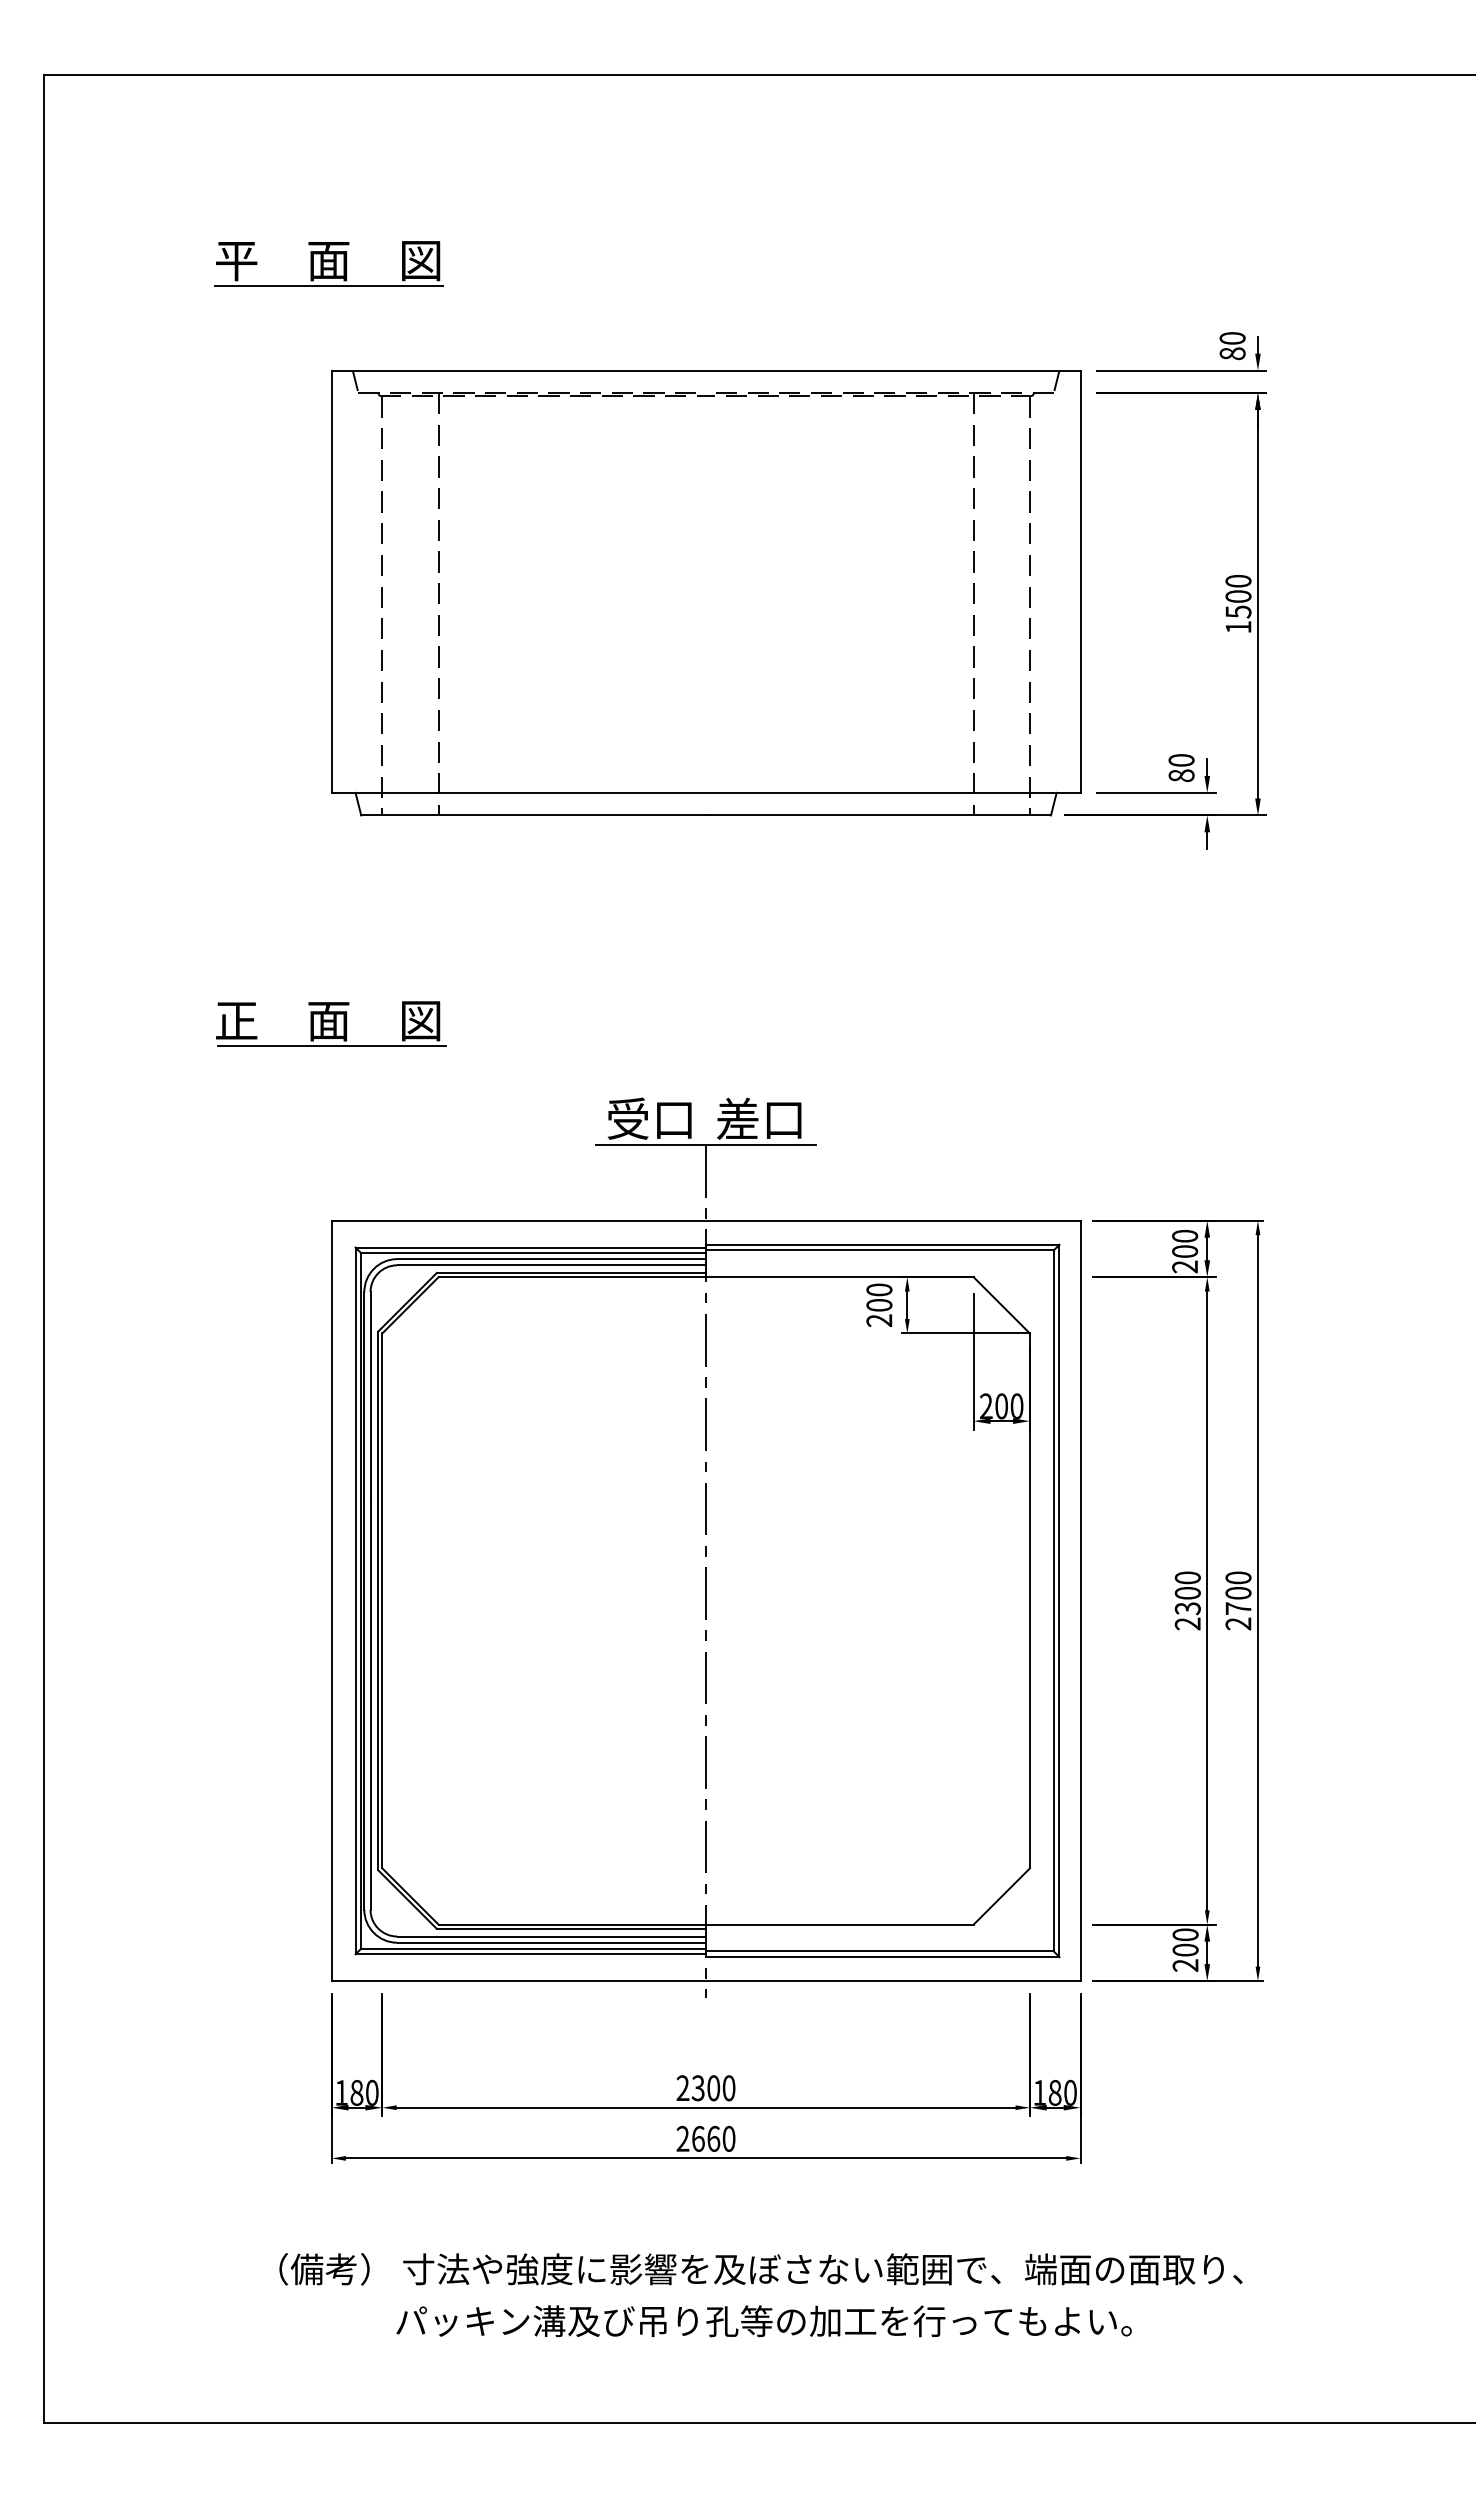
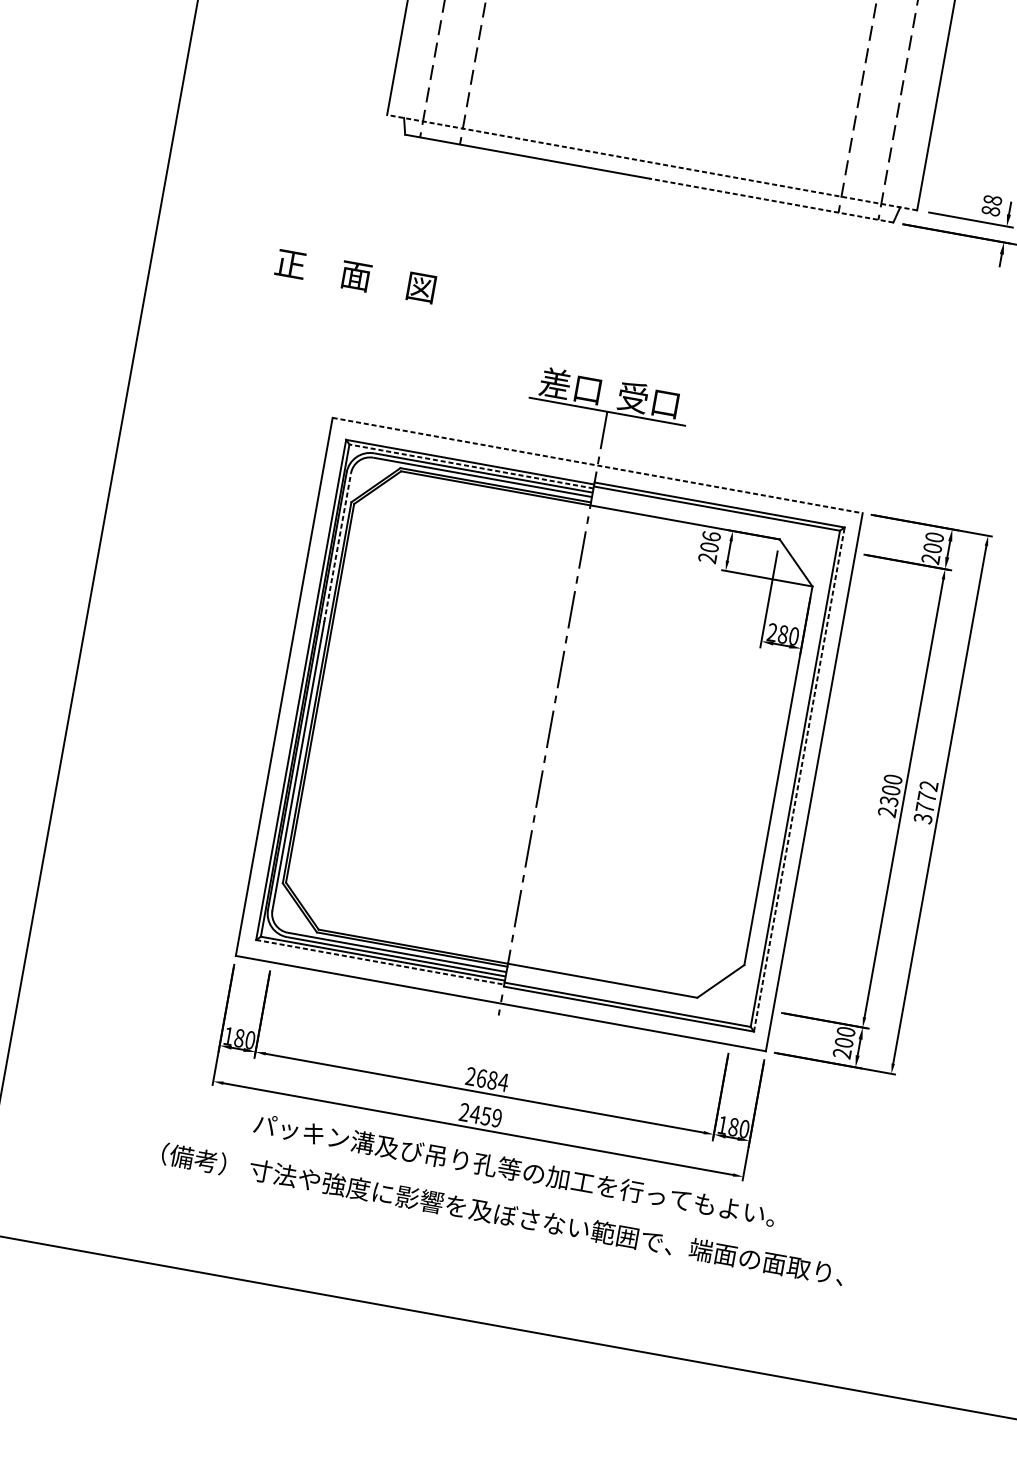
text: (1181, 760) -> (992, 200), 80 -> 88
line: (705, 792) -> (651, 162), solid -> dashed
line: (878, 815) -> (771, 200), solid -> dashed
line: (331, 1046) -> (354, 294), removed
text: (627, 1118) -> (555, 383), 受口 -> 差口
text: (737, 1118) -> (632, 397), 差口 -> 受口
line: (706, 1220) -> (597, 465), solid -> dashed
line: (533, 1253) -> (471, 466), solid -> dashed
text: (879, 1289) -> (711, 536), 200 -> 206
line: (370, 1396) -> (337, 547), solid -> dashed
text: (1001, 1406) -> (783, 634), 200 -> 280
line: (1059, 1600) -> (799, 779), solid -> dashed
text: (1238, 1600) -> (926, 802), 2700 -> 3772
line: (531, 1954) -> (380, 962), solid -> dashed
text: (713, 2088) -> (492, 1080), 2300 -> 2684
text: (713, 2138) -> (486, 1115), 2660 -> 2459
text: (763, 2321) -> (514, 1170), moved

